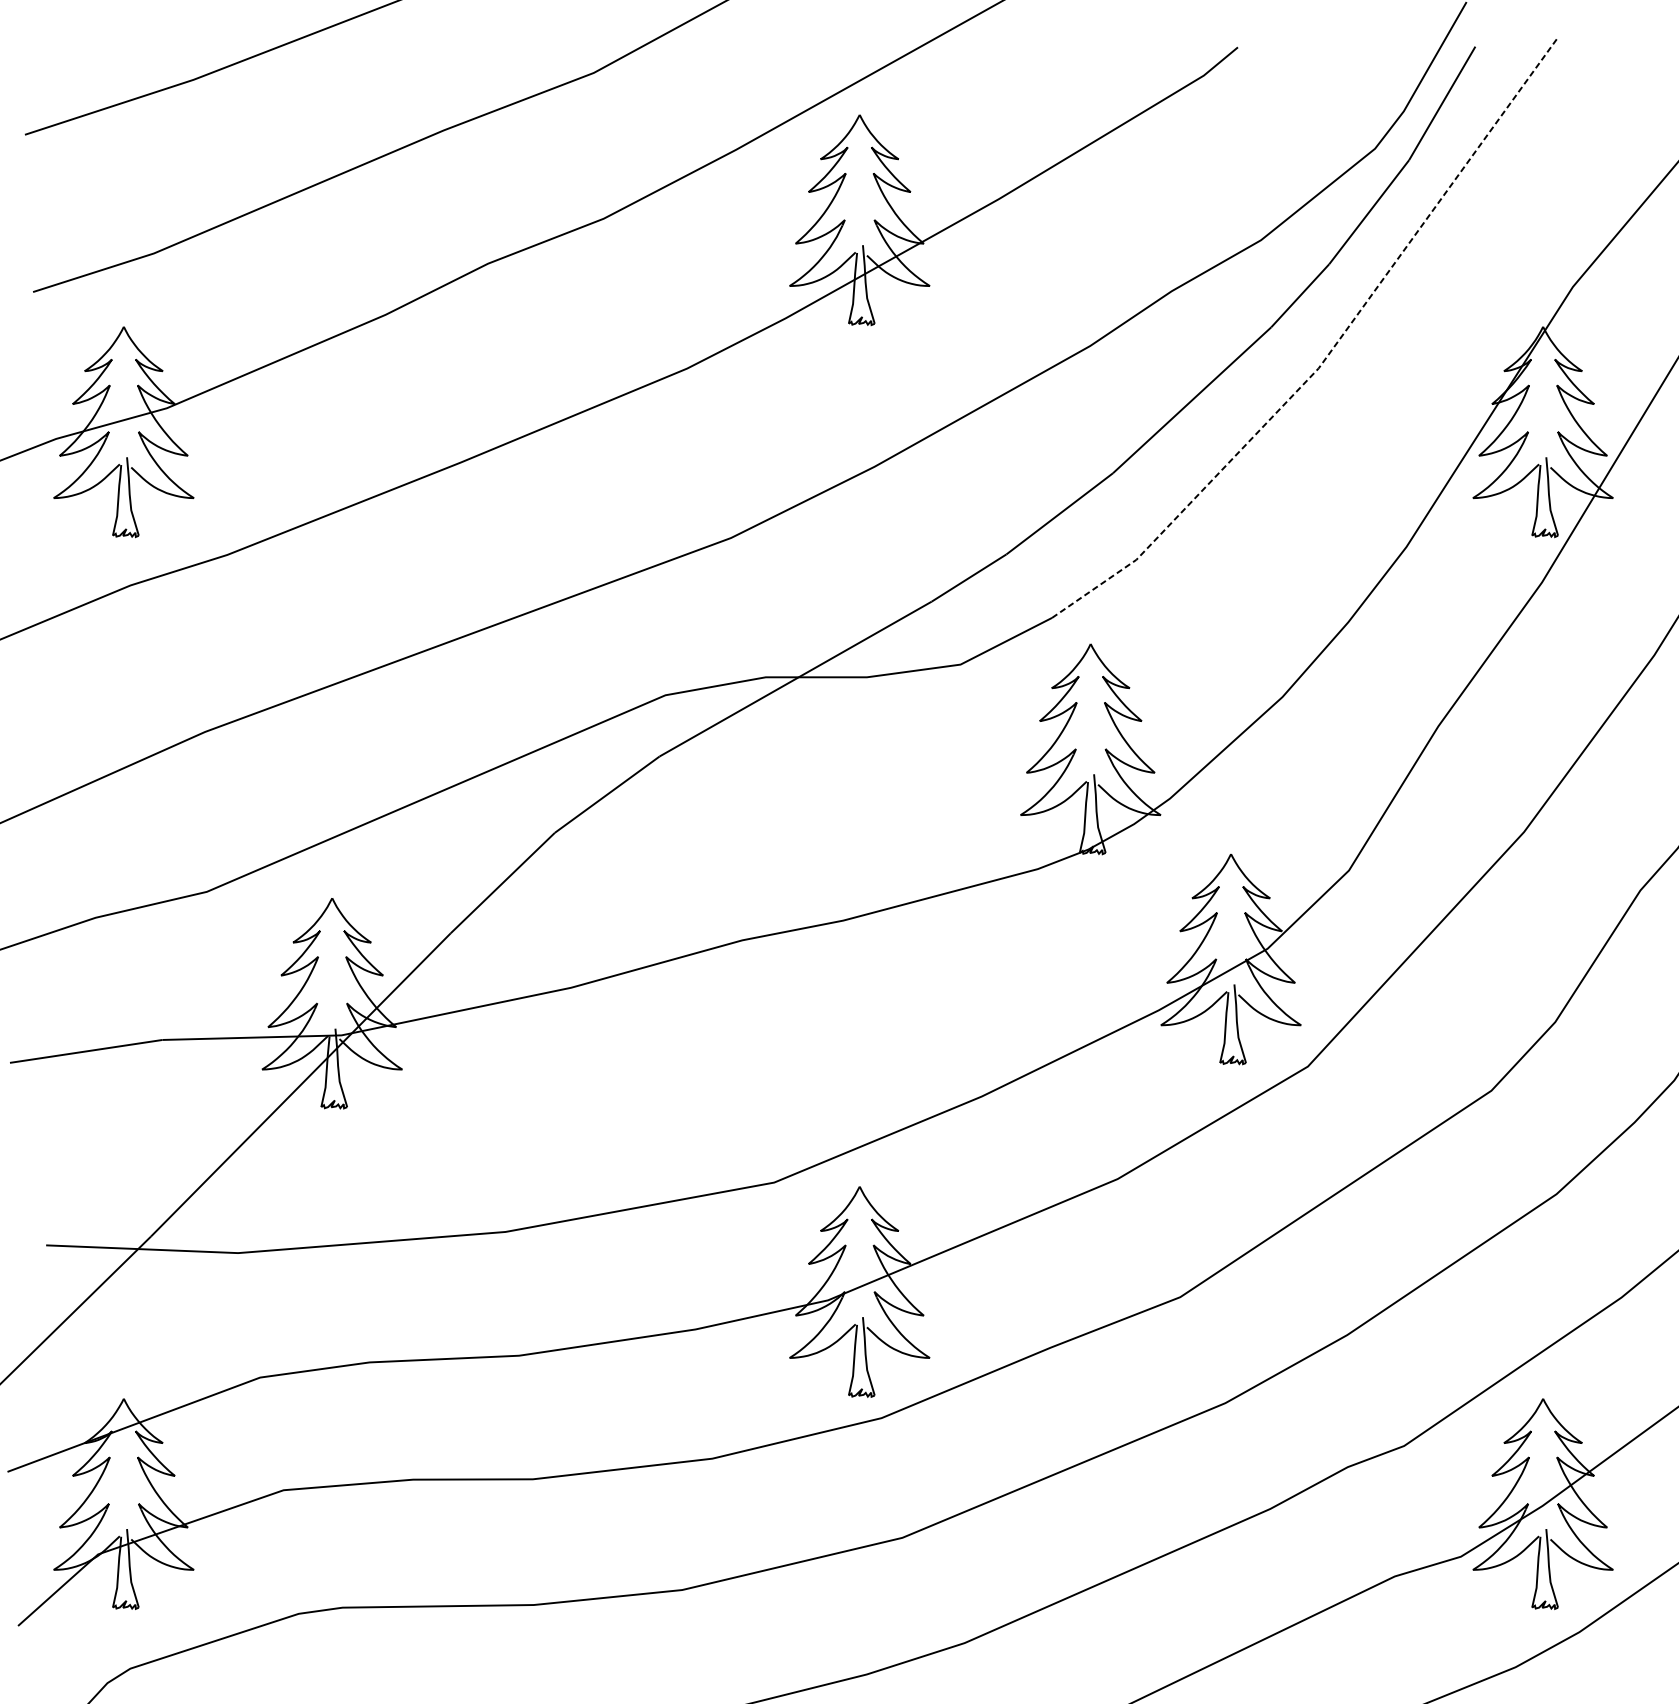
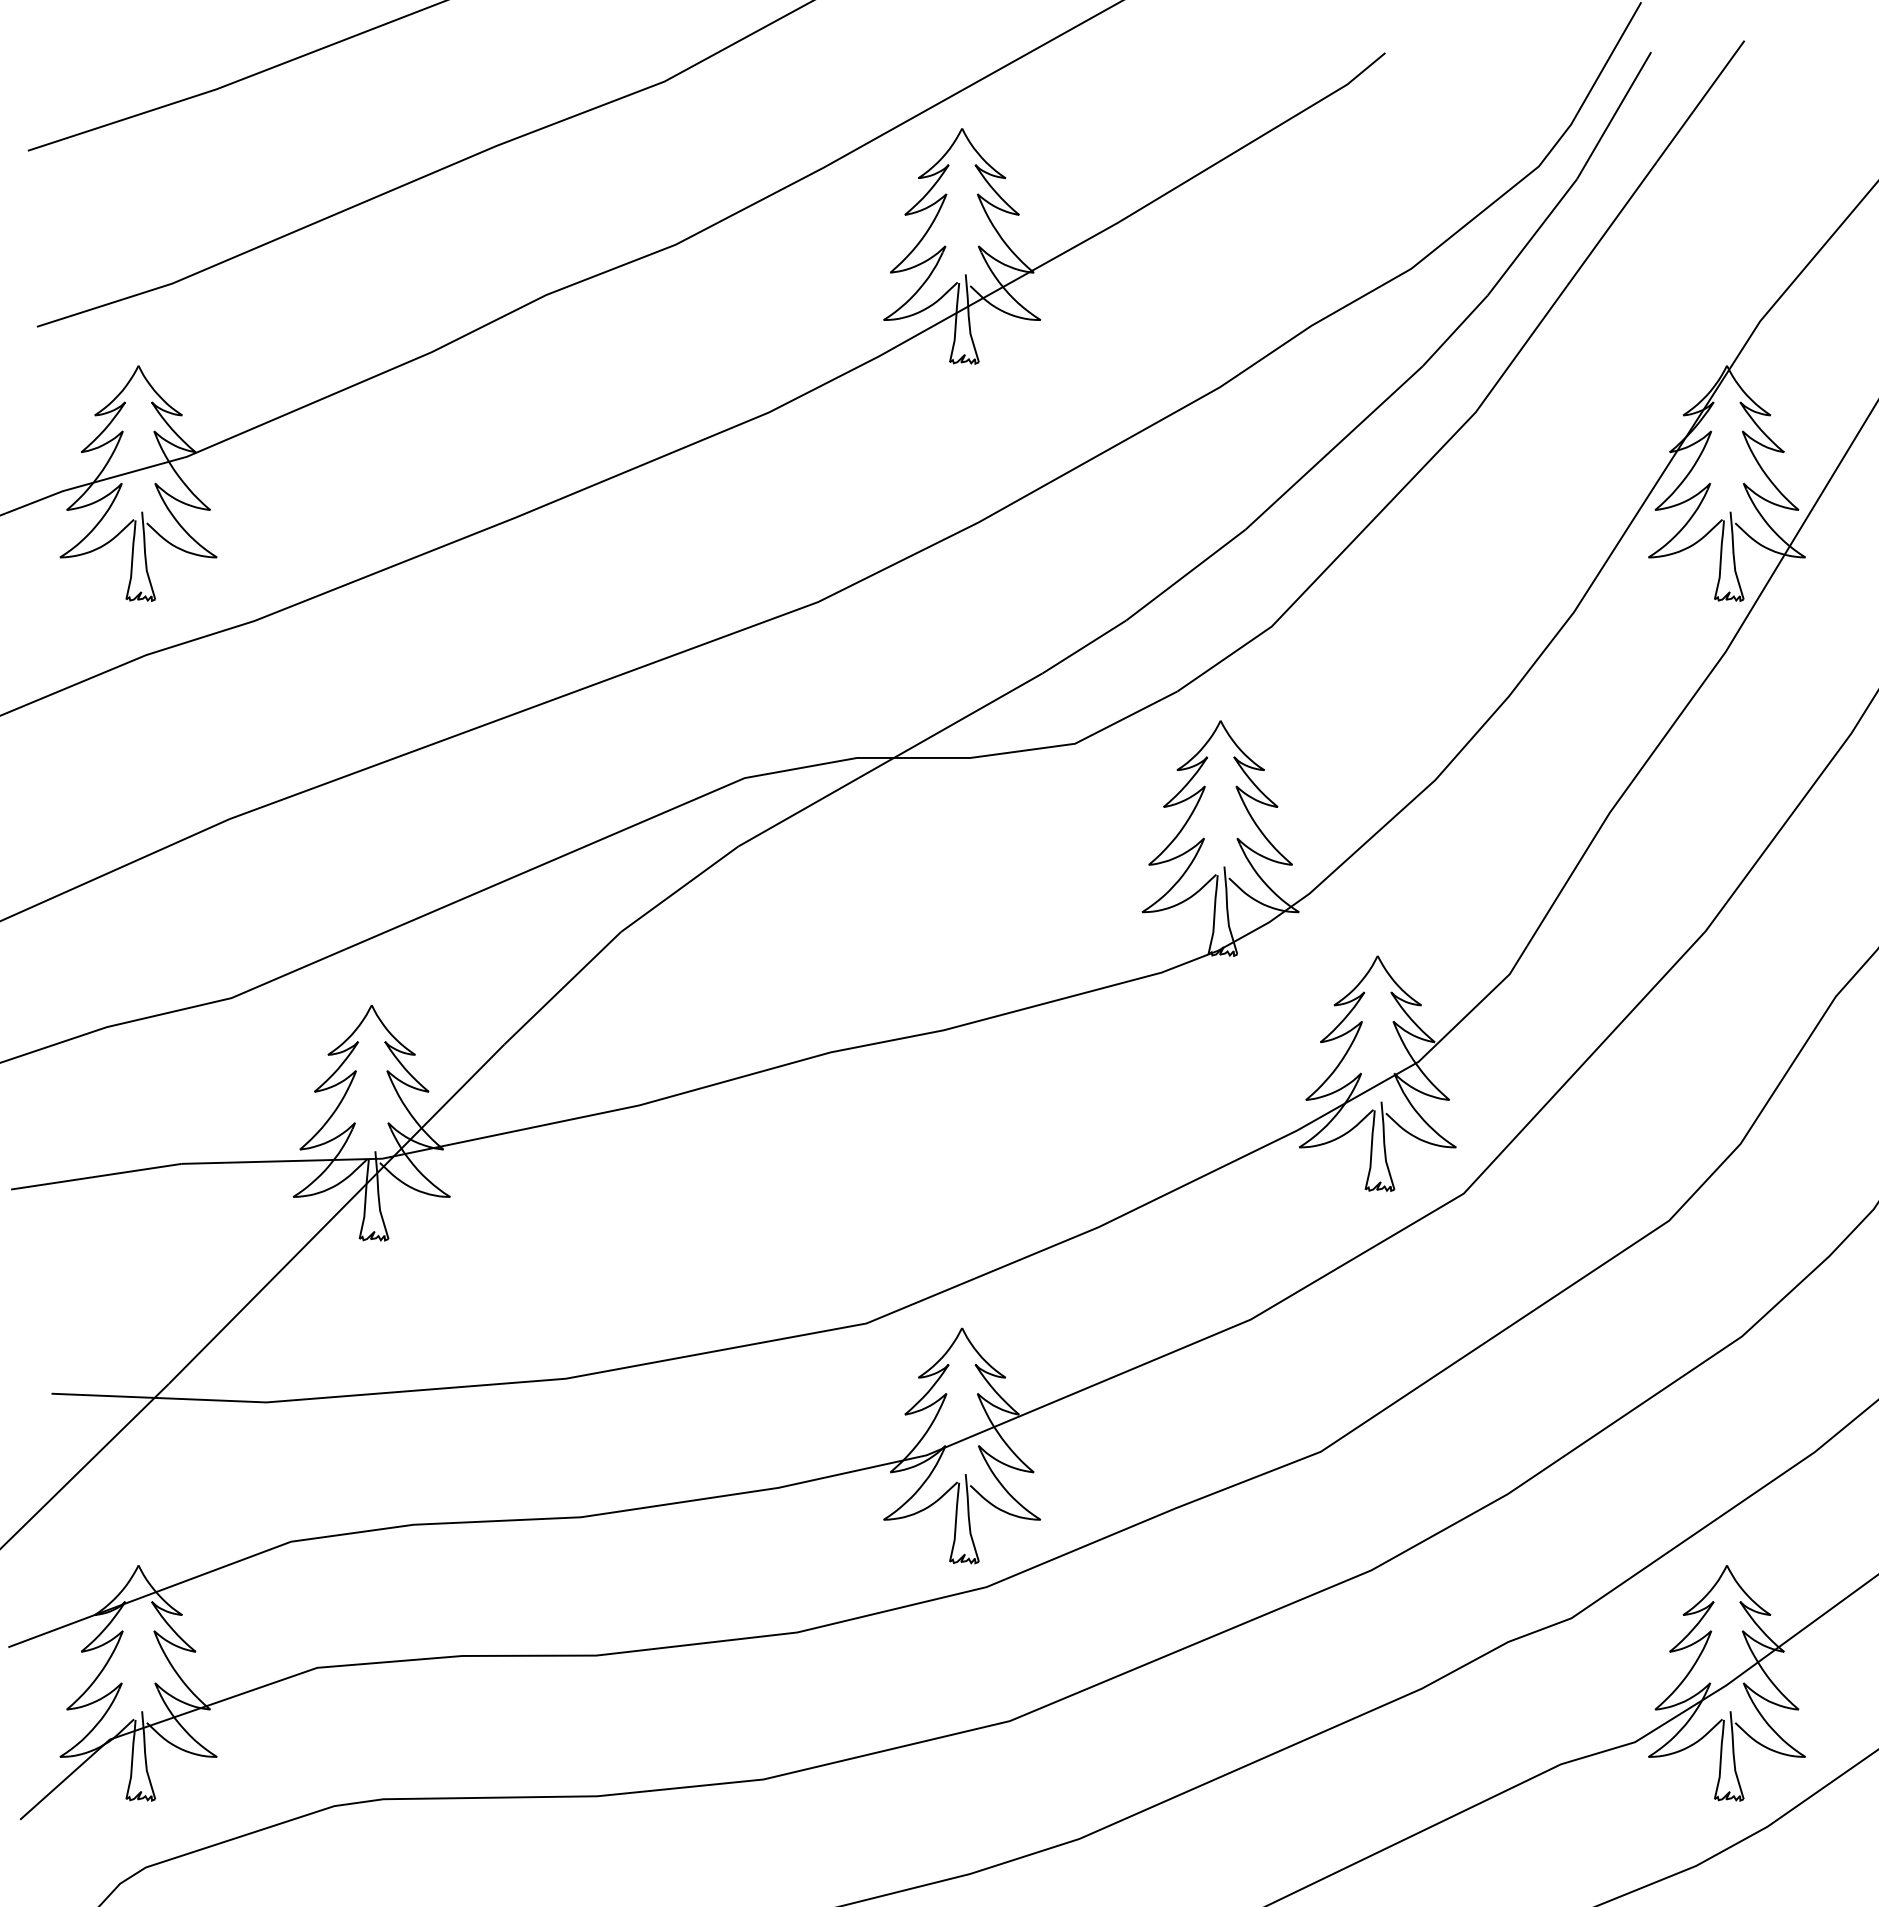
line: (1330, 351) -> (1489, 393), dashed -> solid

